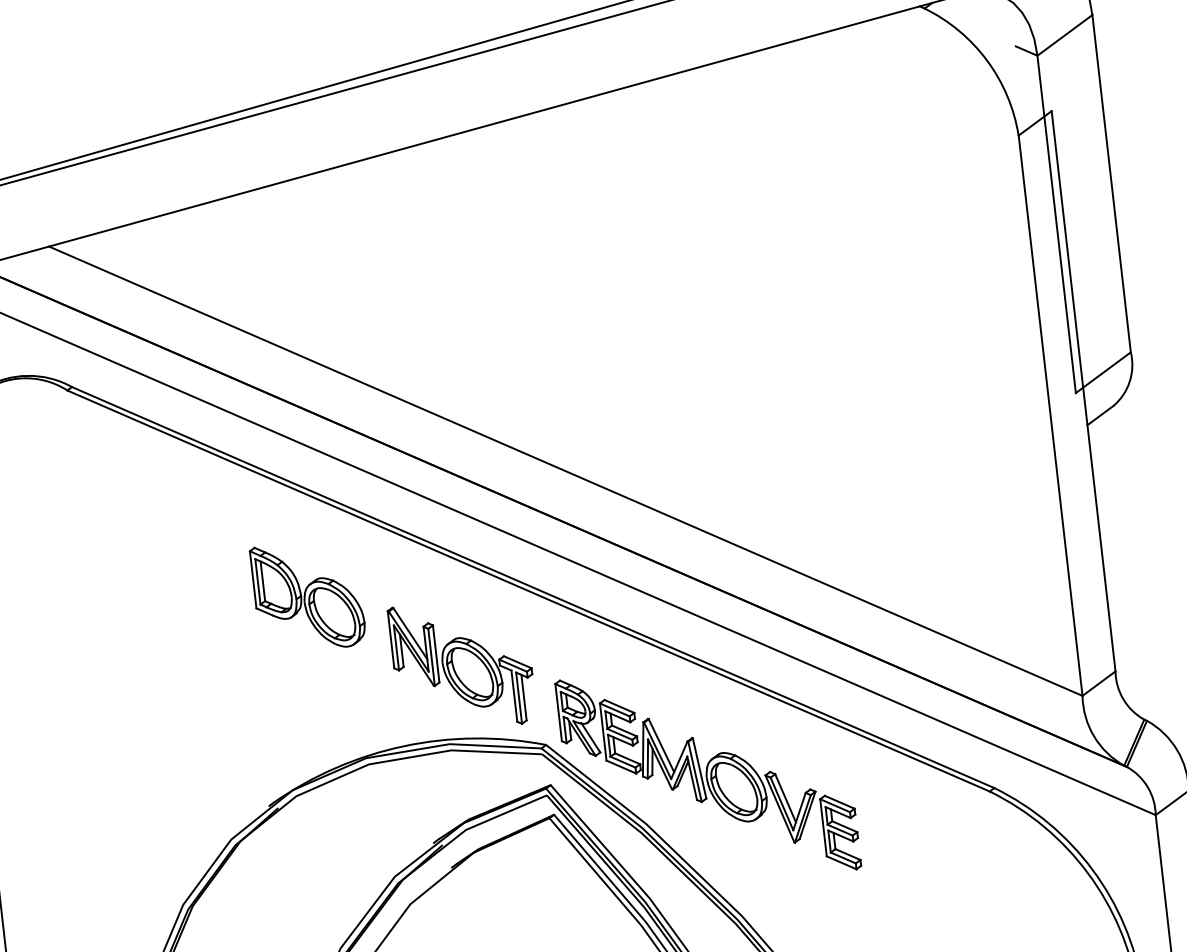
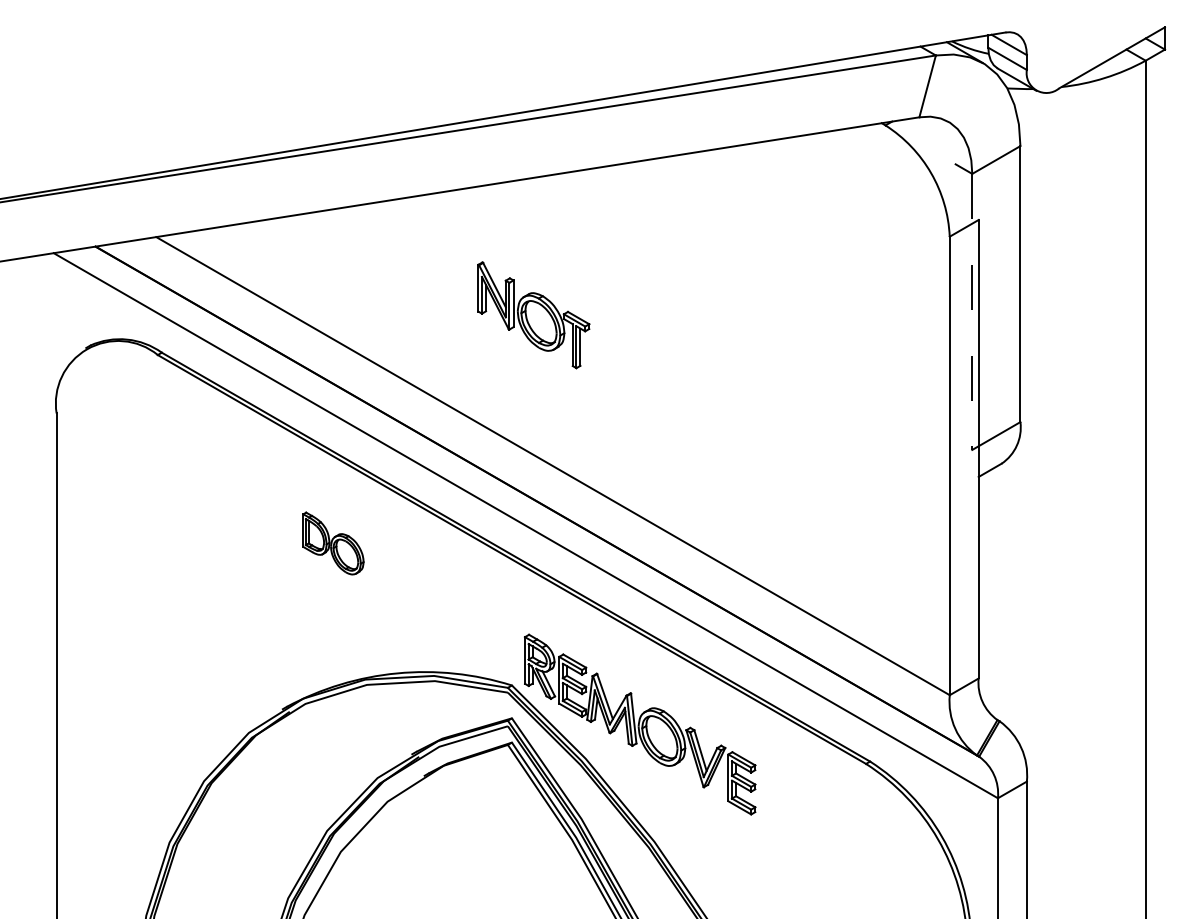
line: (1056, 225) -> (972, 312), solid -> dashed
part: (308, 596) -> (333, 543), size x0.7
part: (462, 665) -> (533, 315), moved

